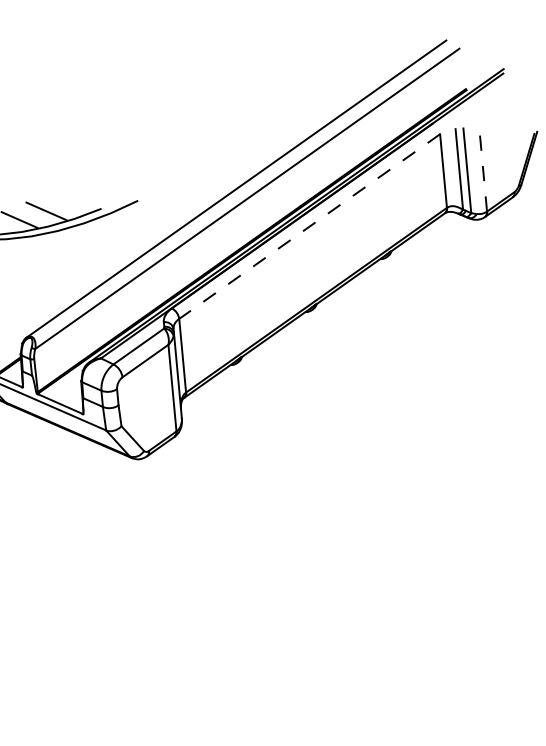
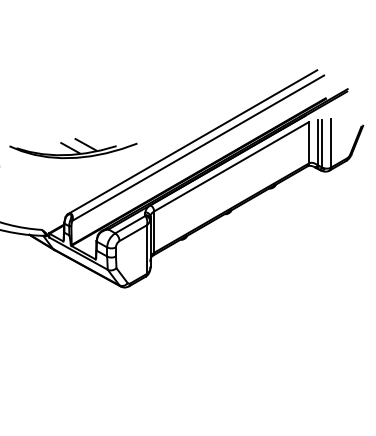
line: (483, 166) -> (331, 142), dashed -> solid
line: (309, 227) -> (231, 167), dashed -> solid

